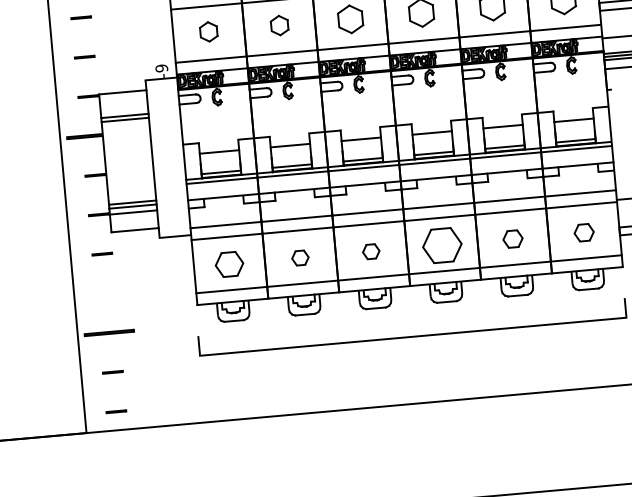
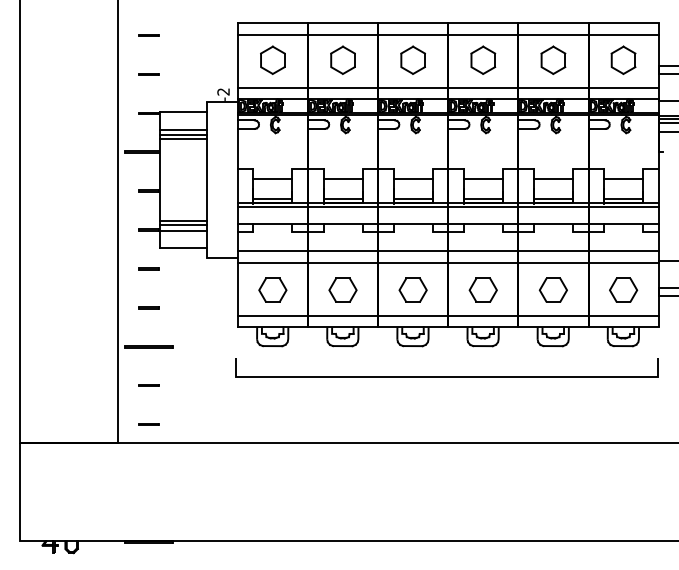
part: (279, 24) -> (342, 59), size x1.43
part: (208, 31) -> (272, 59), size x1.43
text: (161, 68) -> (223, 91), -9 -> -2
line: (123, 110) -> (182, 129), added
part: (583, 232) -> (623, 289), size x1.43
part: (512, 238) -> (552, 289), size x1.43
part: (441, 244) -> (482, 289), size x0.71
part: (370, 251) -> (412, 289), size x1.67
part: (299, 257) -> (342, 289), size x1.67
line: (105, 293) -> (148, 307), added

